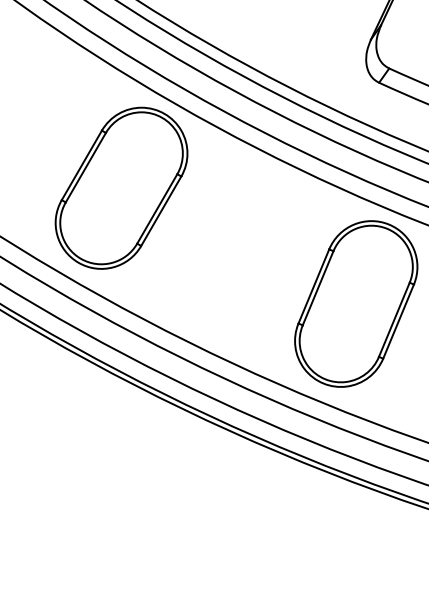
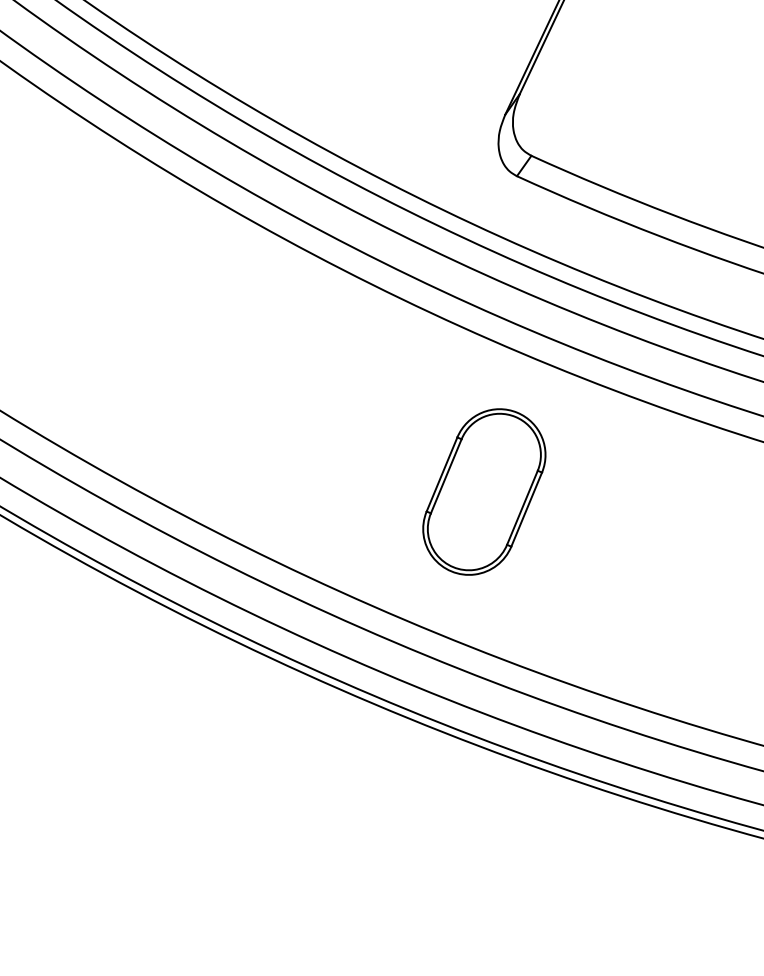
part: (121, 188) -> (149, 326), removed
part: (356, 303) -> (484, 491), size x0.7

